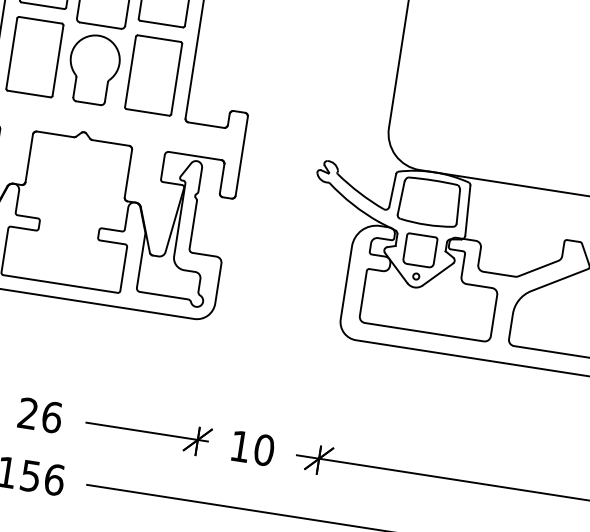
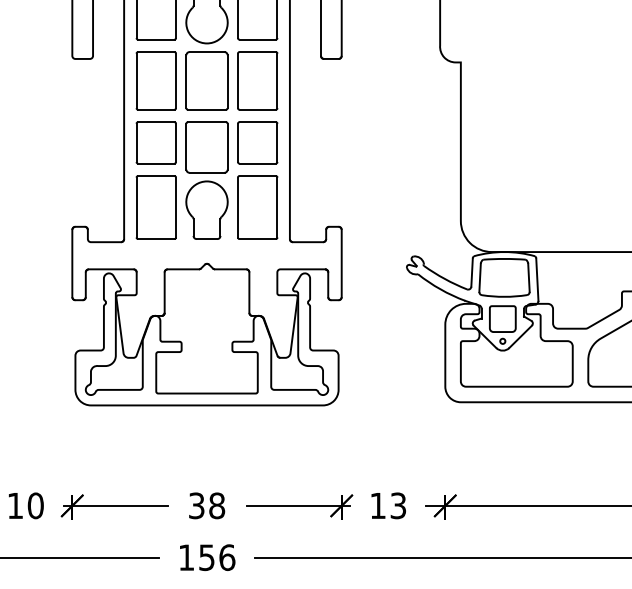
text: (40, 415) -> (207, 505), 26 -> 38
text: (264, 449) -> (398, 505), 10 -> 13

